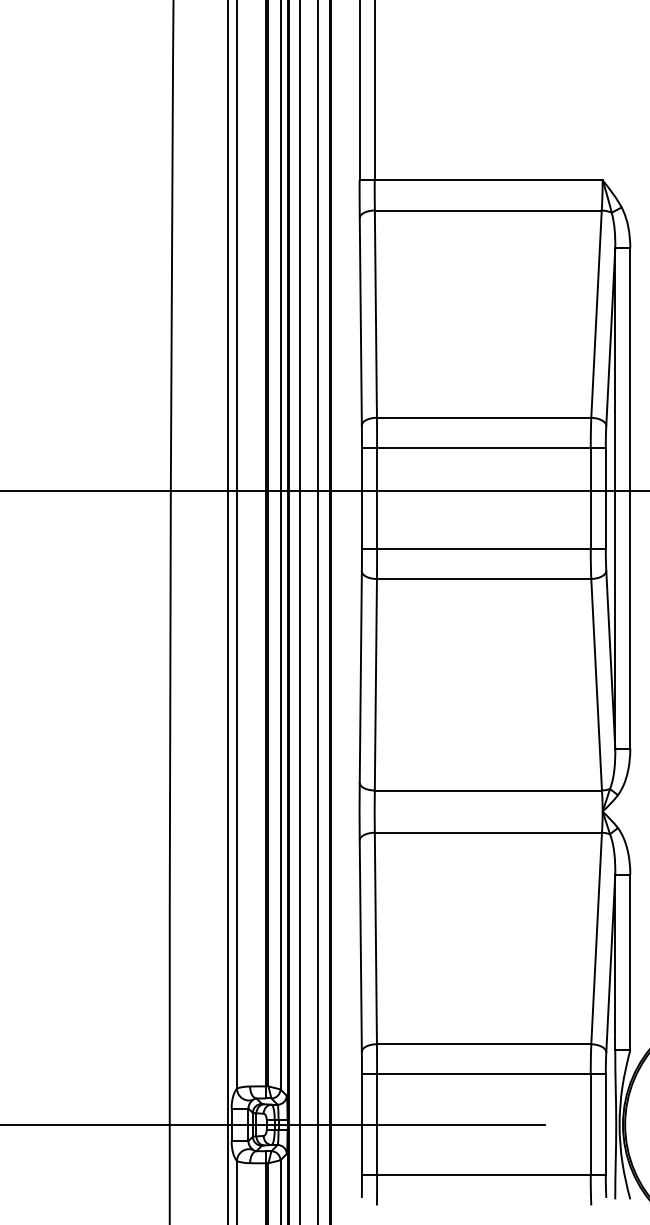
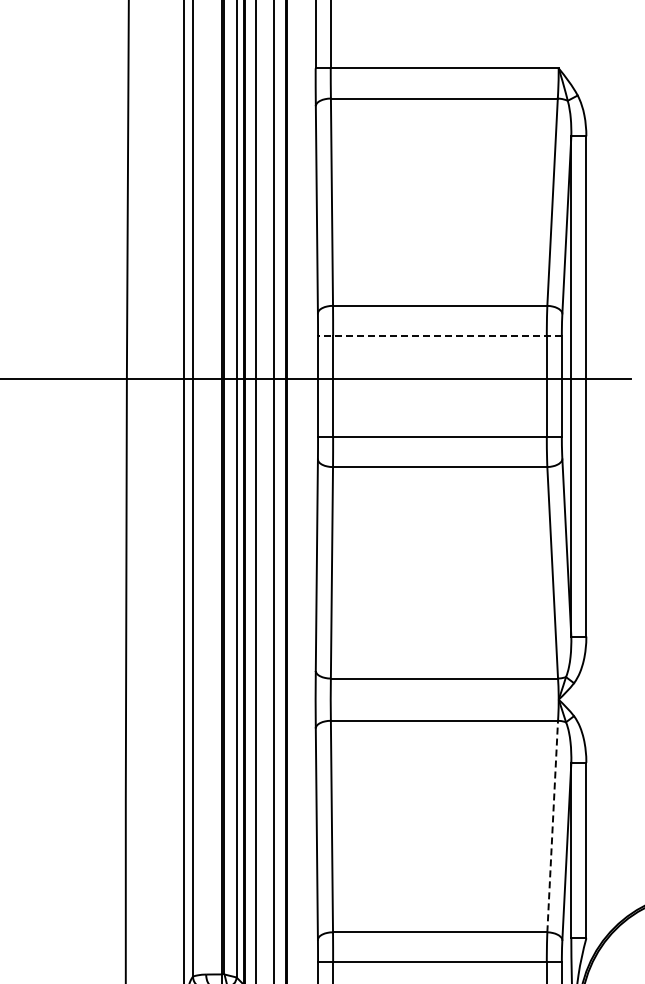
line: (483, 447) -> (439, 335), solid -> dashed
line: (596, 938) -> (552, 826), solid -> dashed

